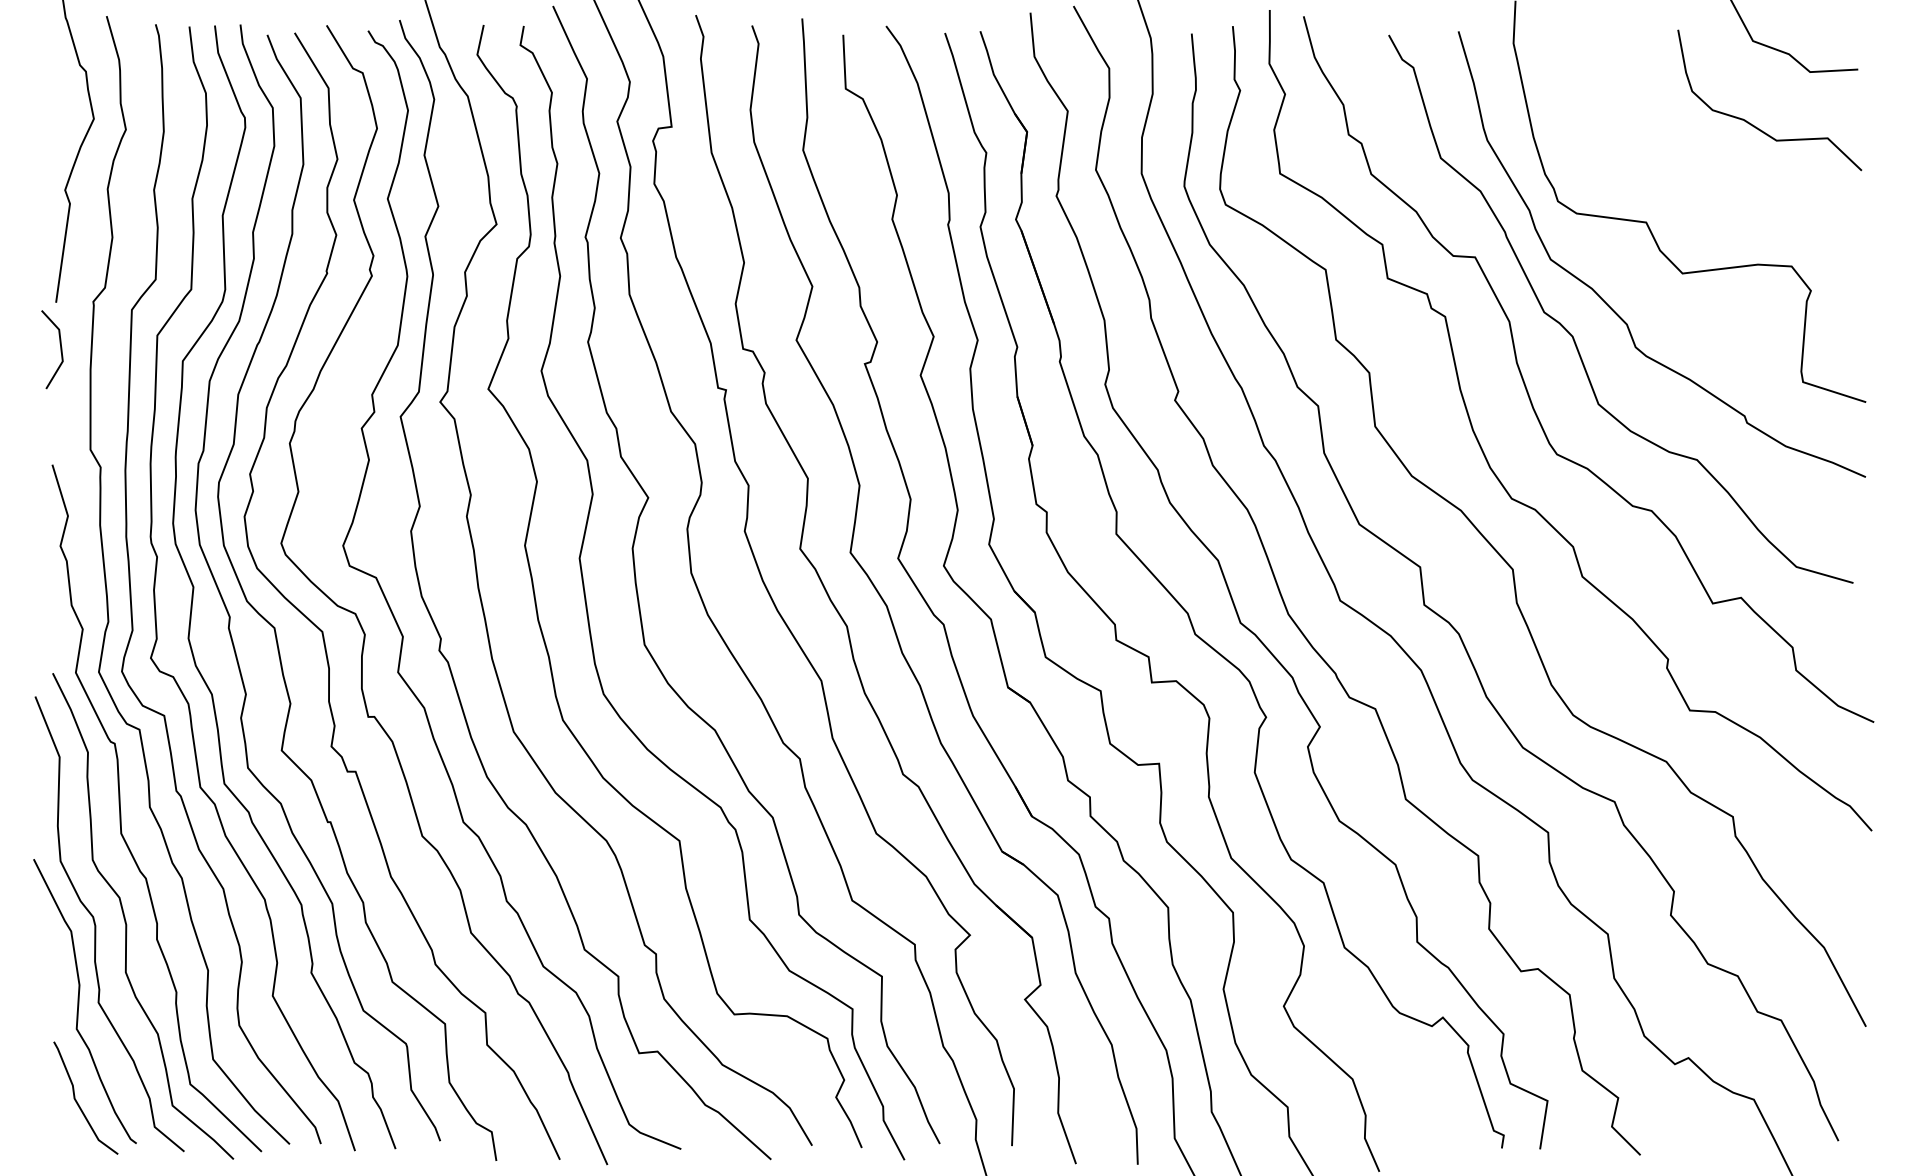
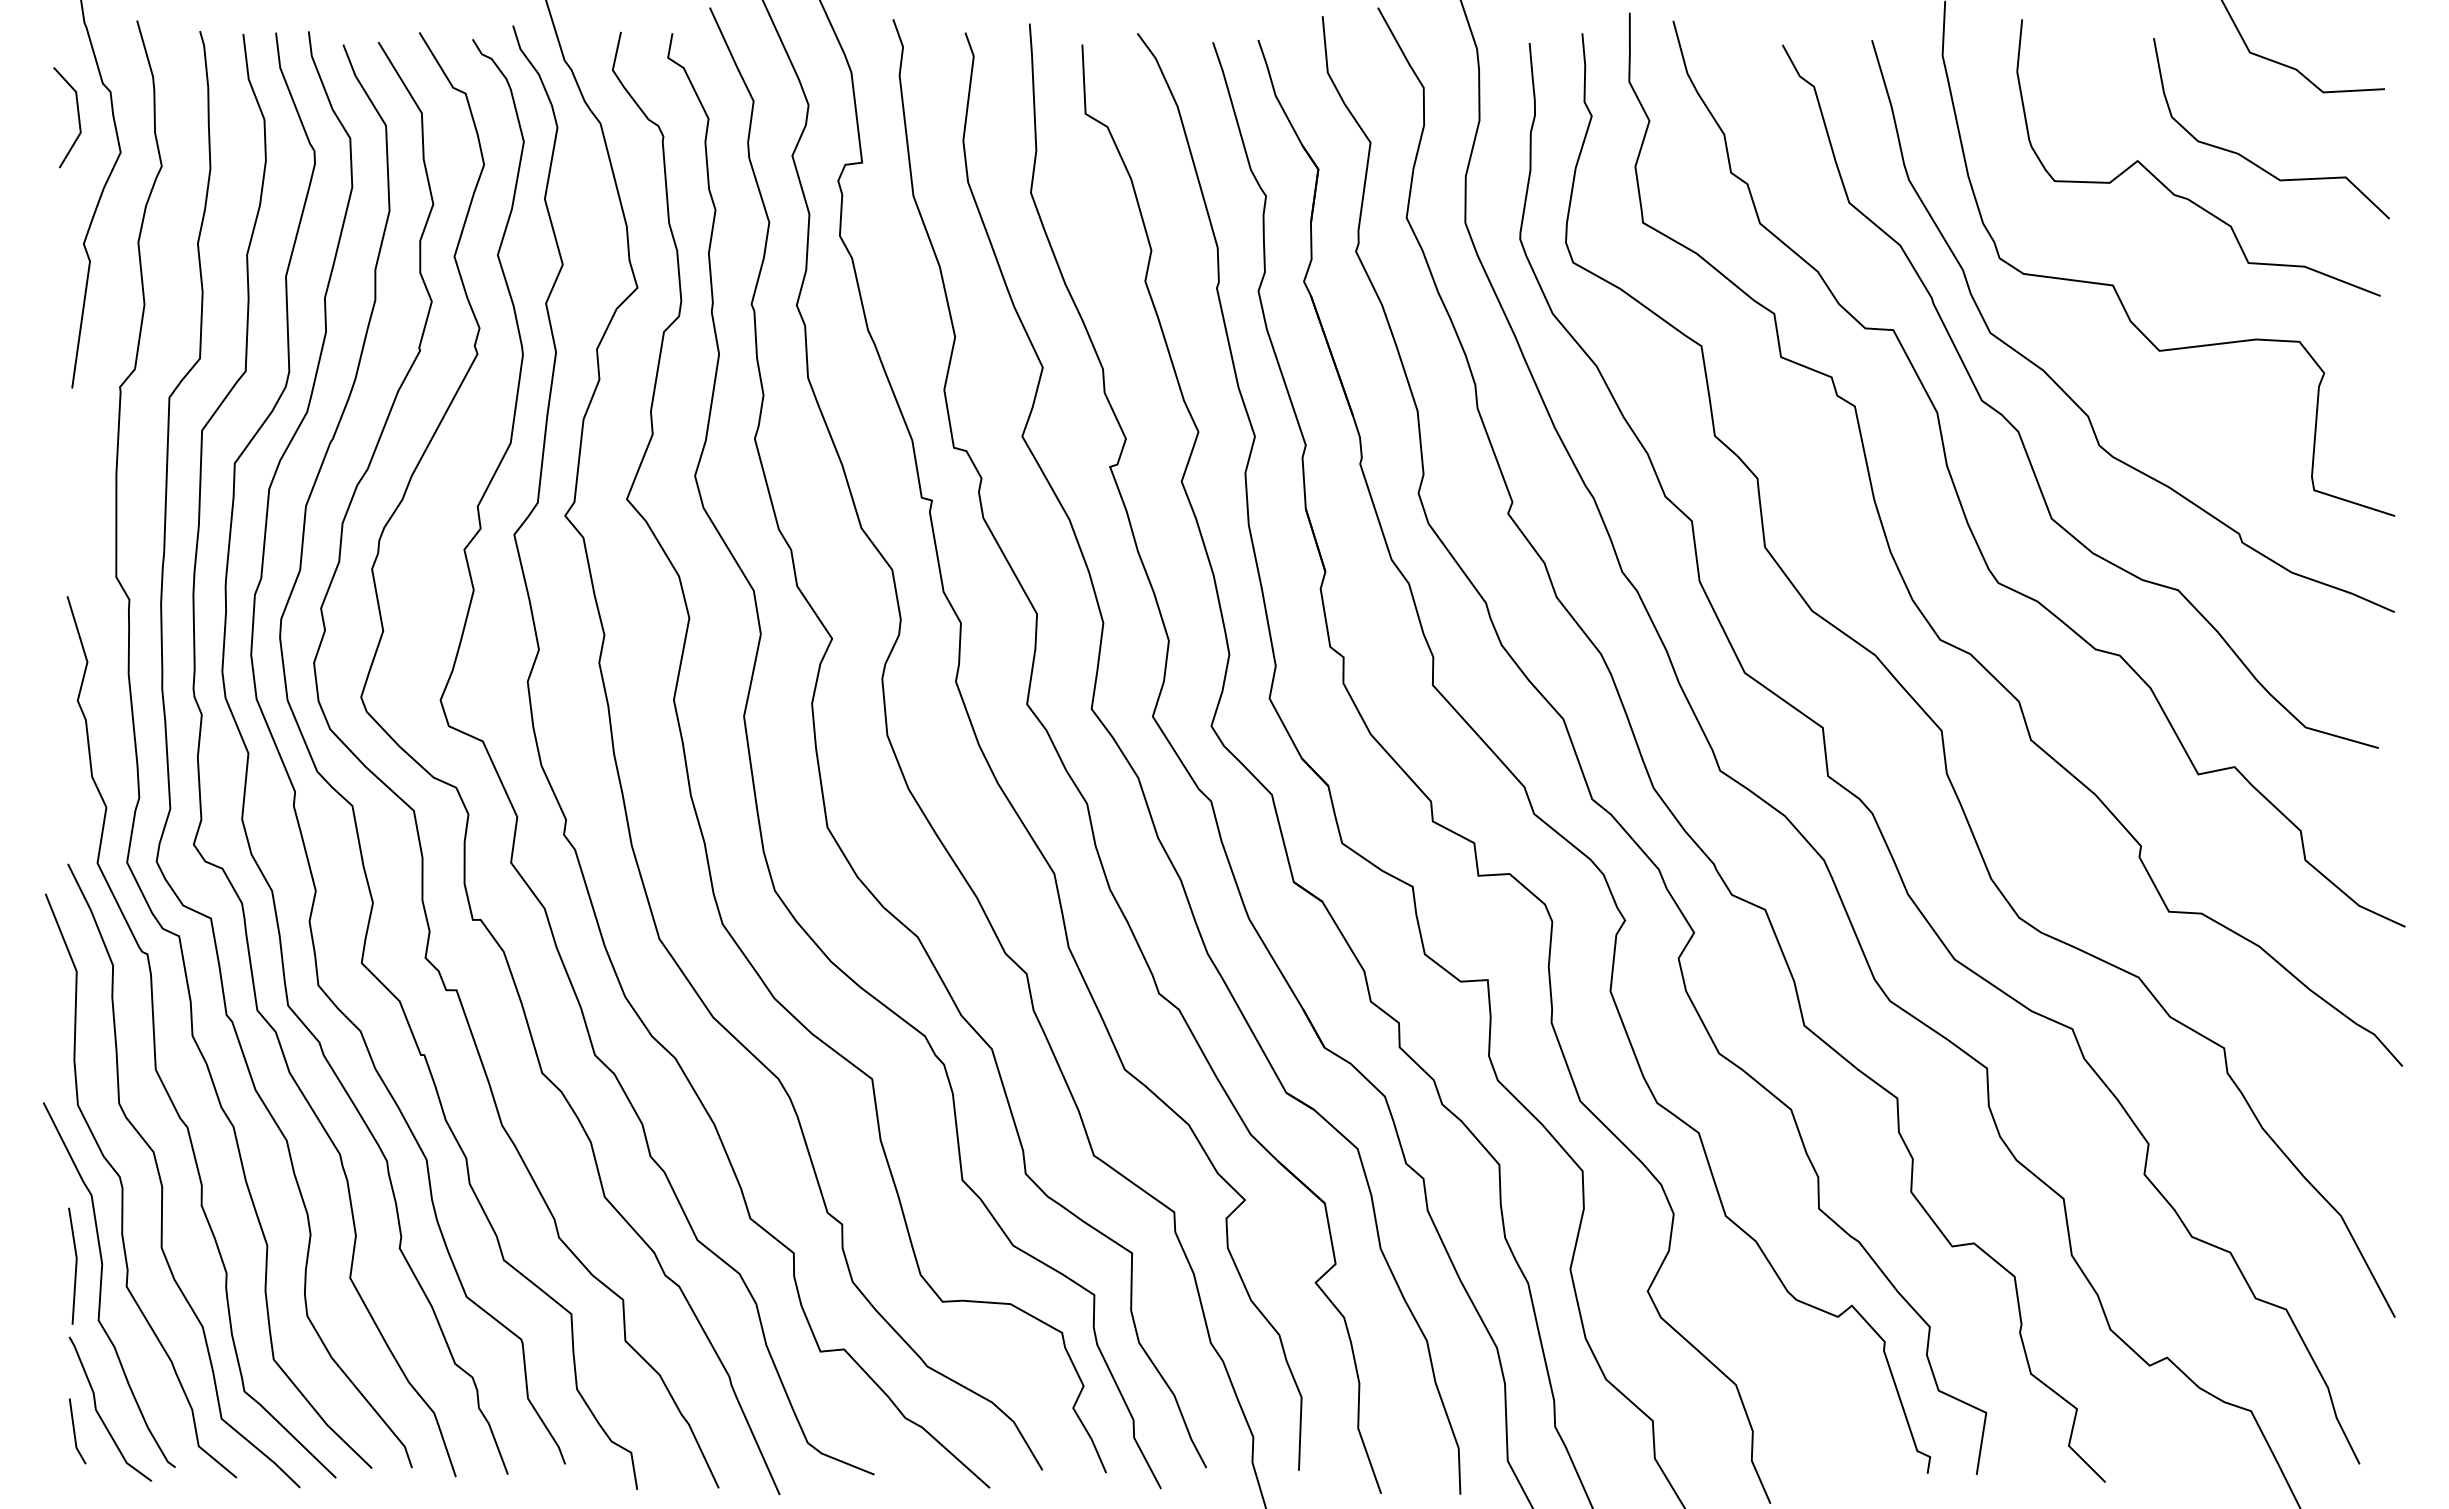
curve: (1703, 153) -> (2186, 197), added
line: (60, 348) -> (77, 115), moved
line: (58, 986) -> (75, 1265), added
line: (58, 1115) -> (75, 1431), added

